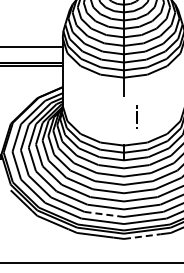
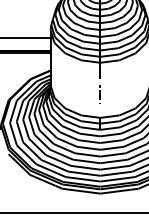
line: (136, 116) -> (100, 94), moved
line: (104, 214) -> (84, 173), dashed -> solid
line: (142, 236) -> (115, 191), dashed -> solid

